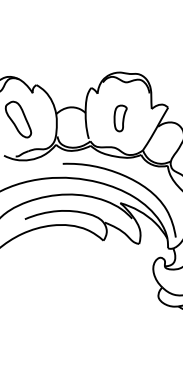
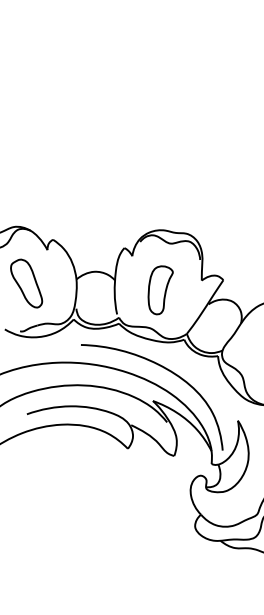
part: (120, 118) -> (160, 290), size x1.43

